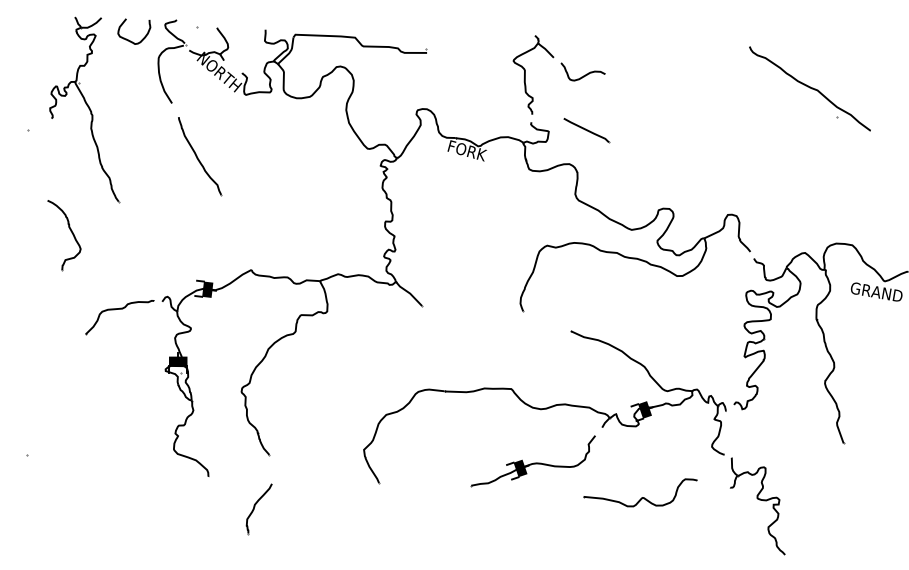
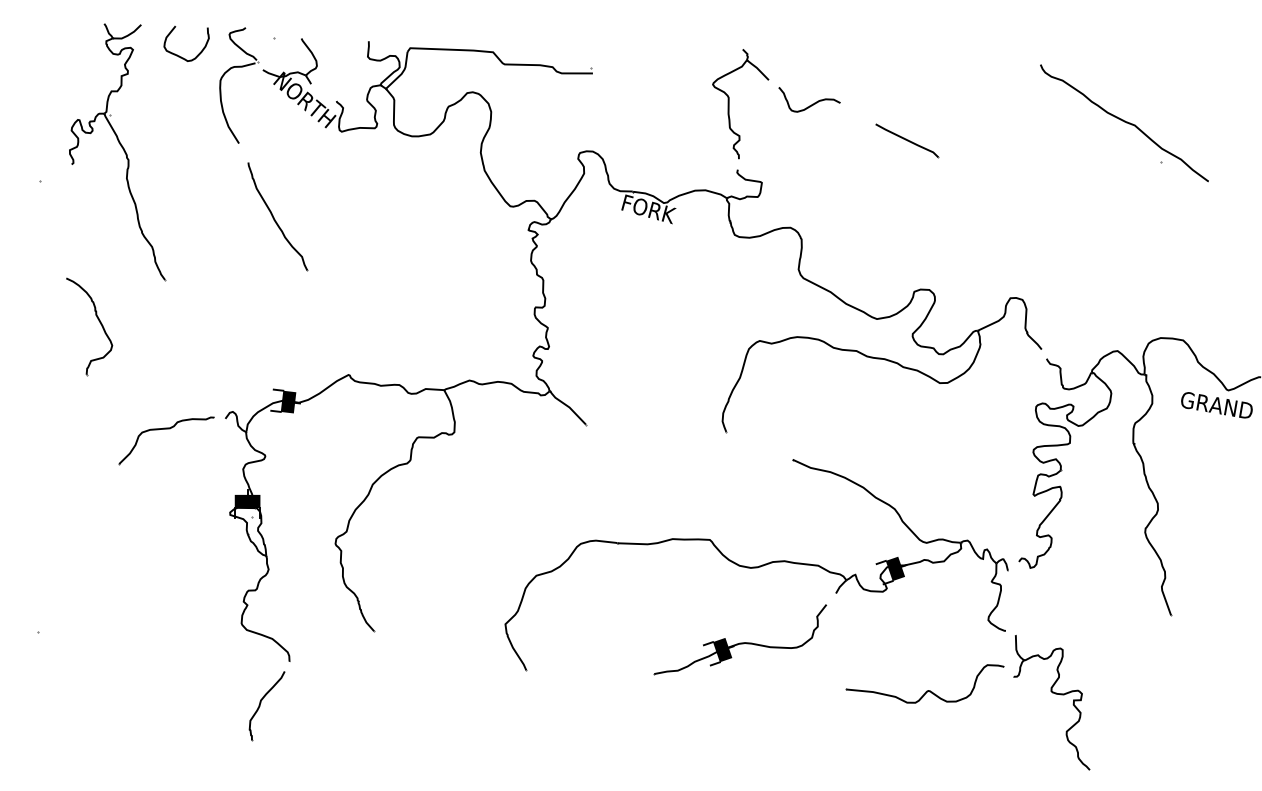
part: (586, 130) -> (907, 140), moved
part: (640, 492) -> (925, 683), moved
part: (258, 509) -> (266, 707), moved

